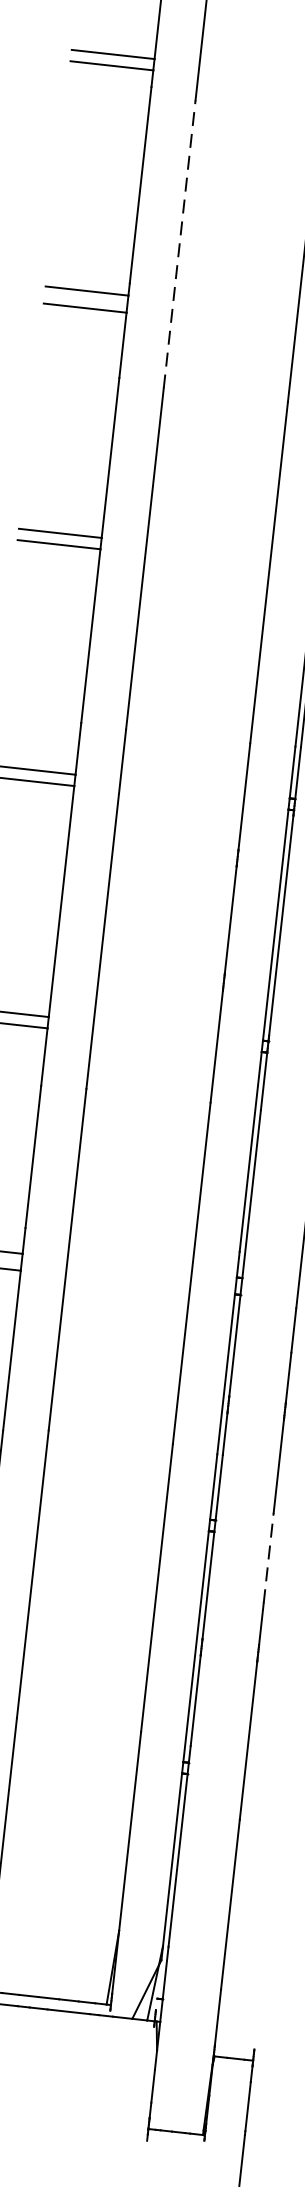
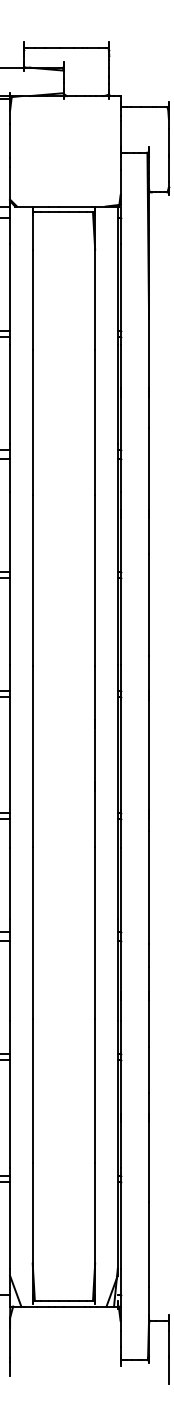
line: (179, 243) -> (32, 421), dashed -> solid
line: (269, 1559) -> (149, 1070), dashed -> solid

